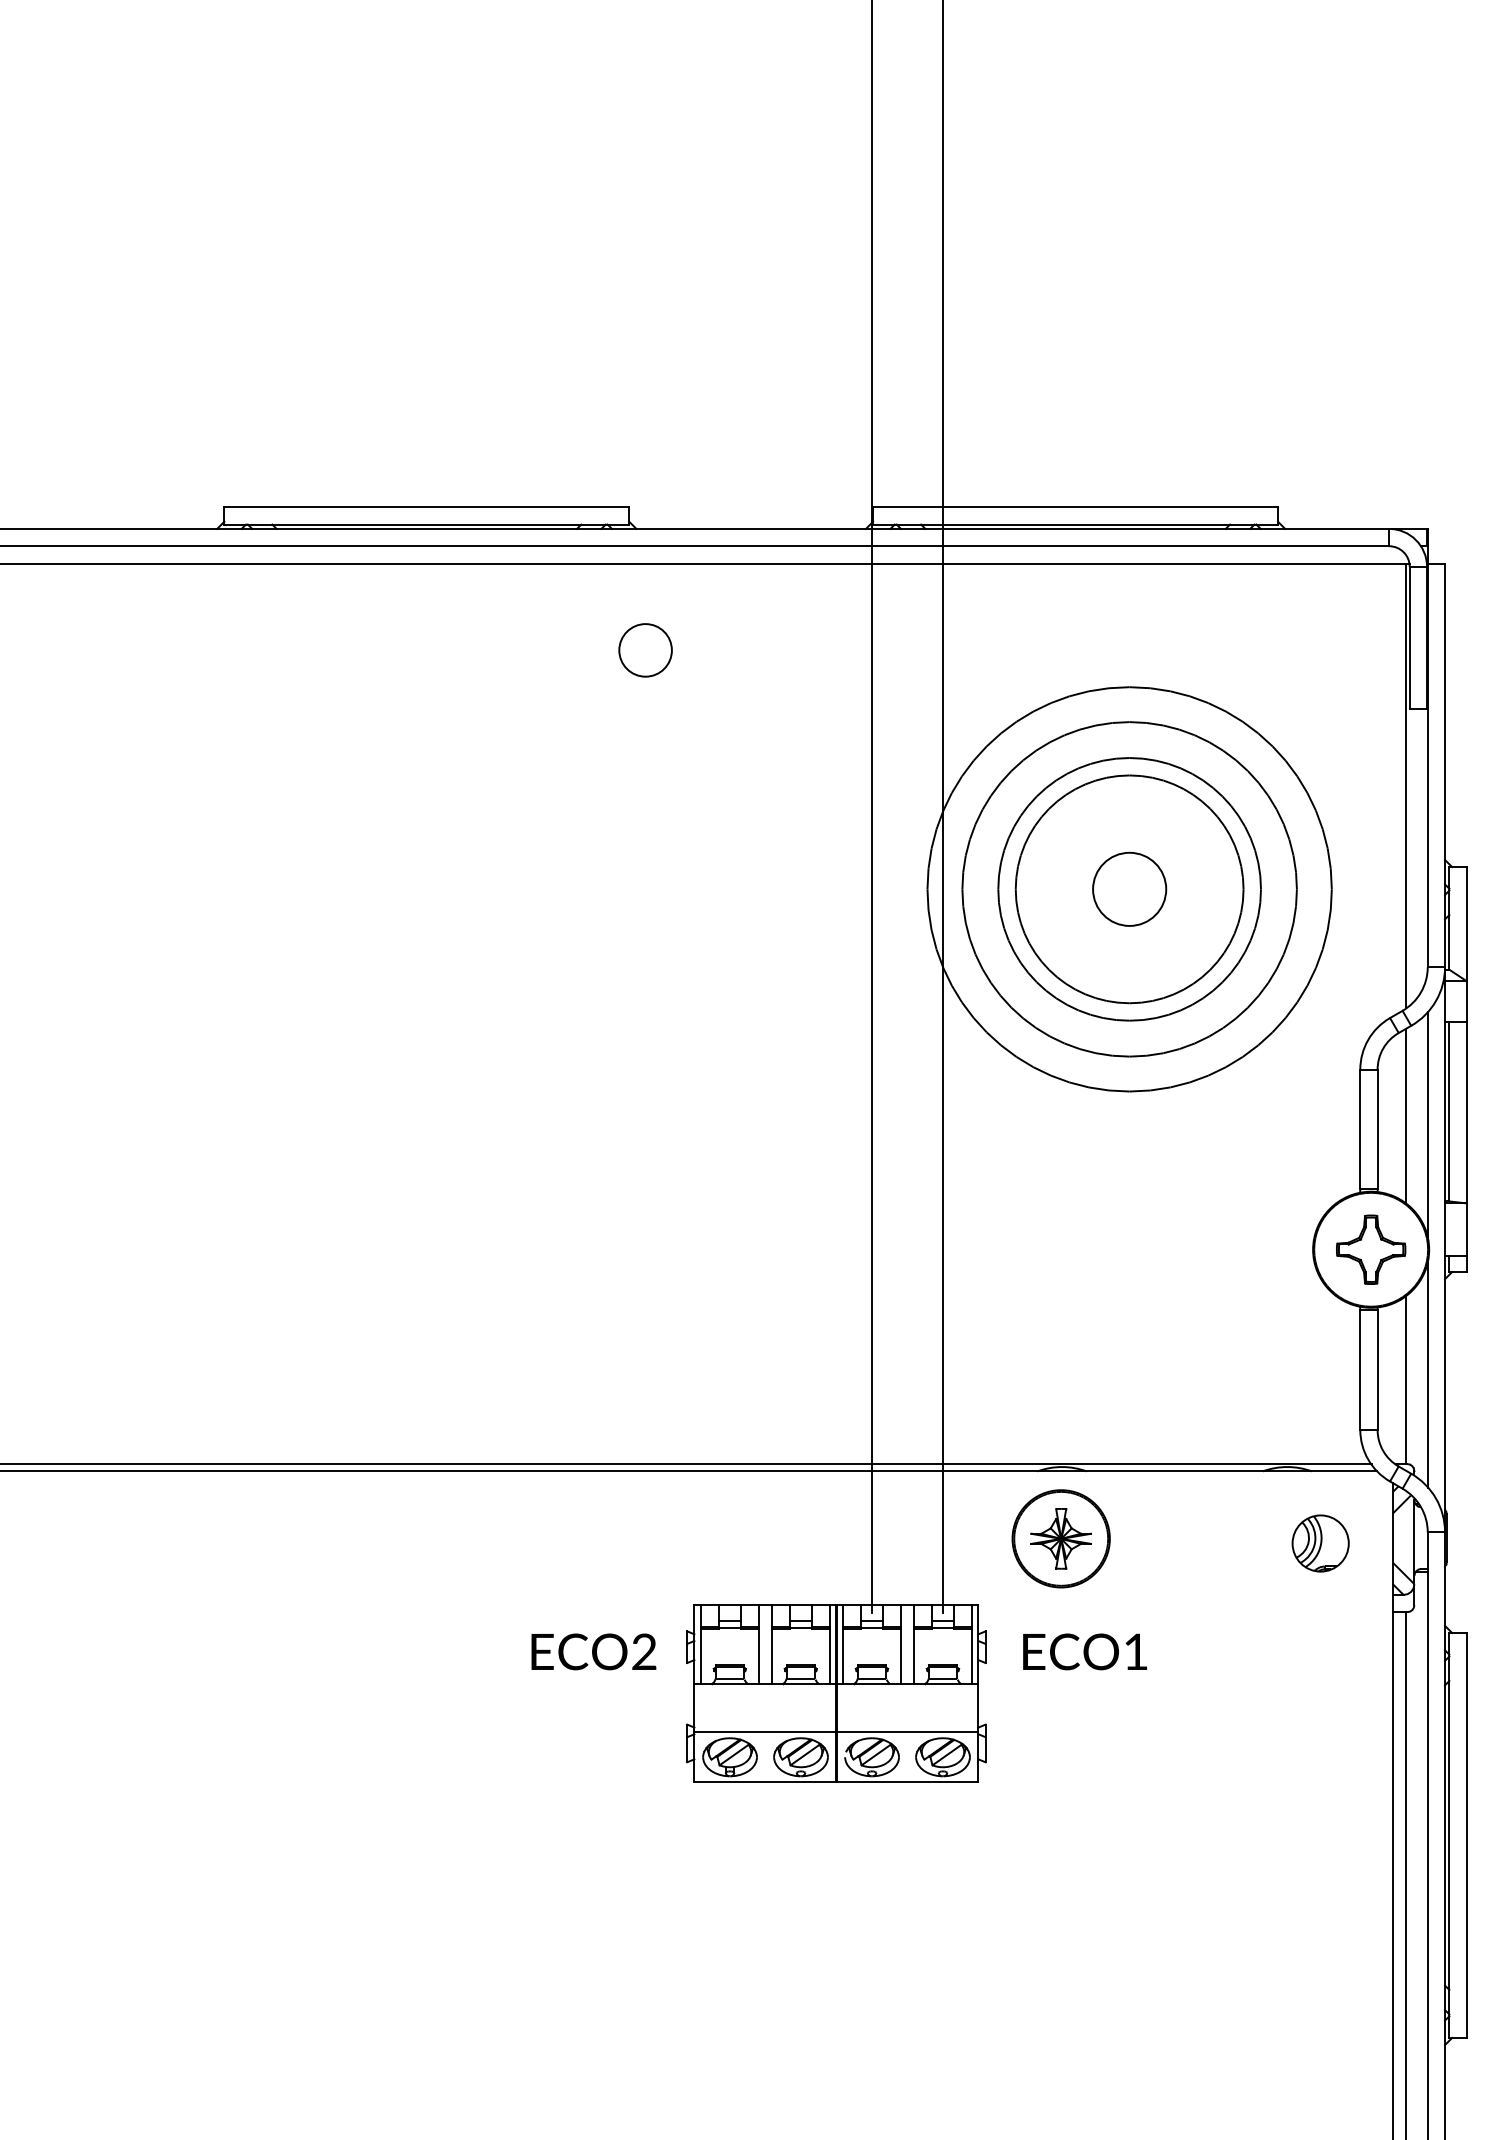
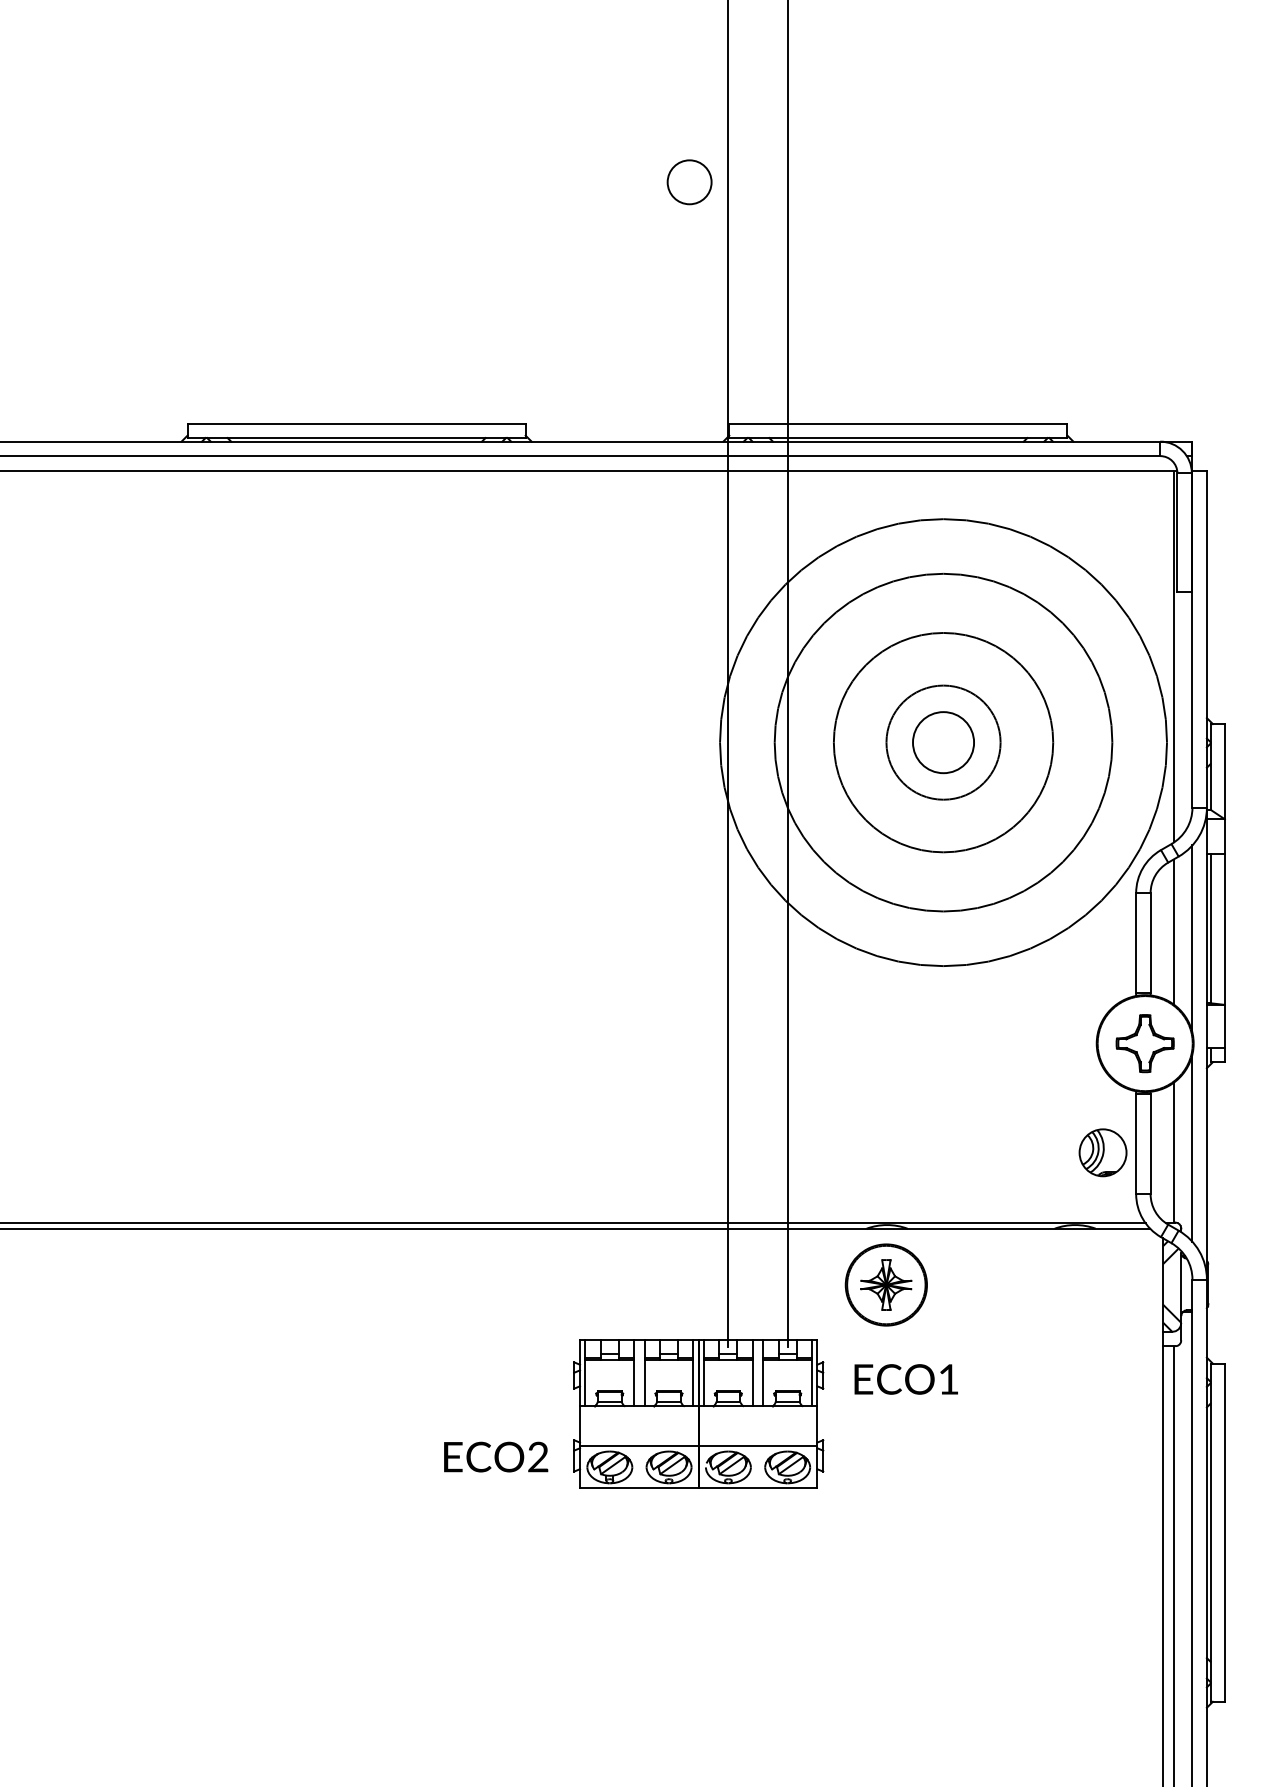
circle: (645, 650) -> (689, 182), moved
circle: (1129, 889) -> (943, 742), size x0.6
circle: (1129, 889) -> (943, 742), size x1.6
part: (1320, 1543) -> (1102, 1152), moved
text: (593, 1651) -> (495, 1456), moved

